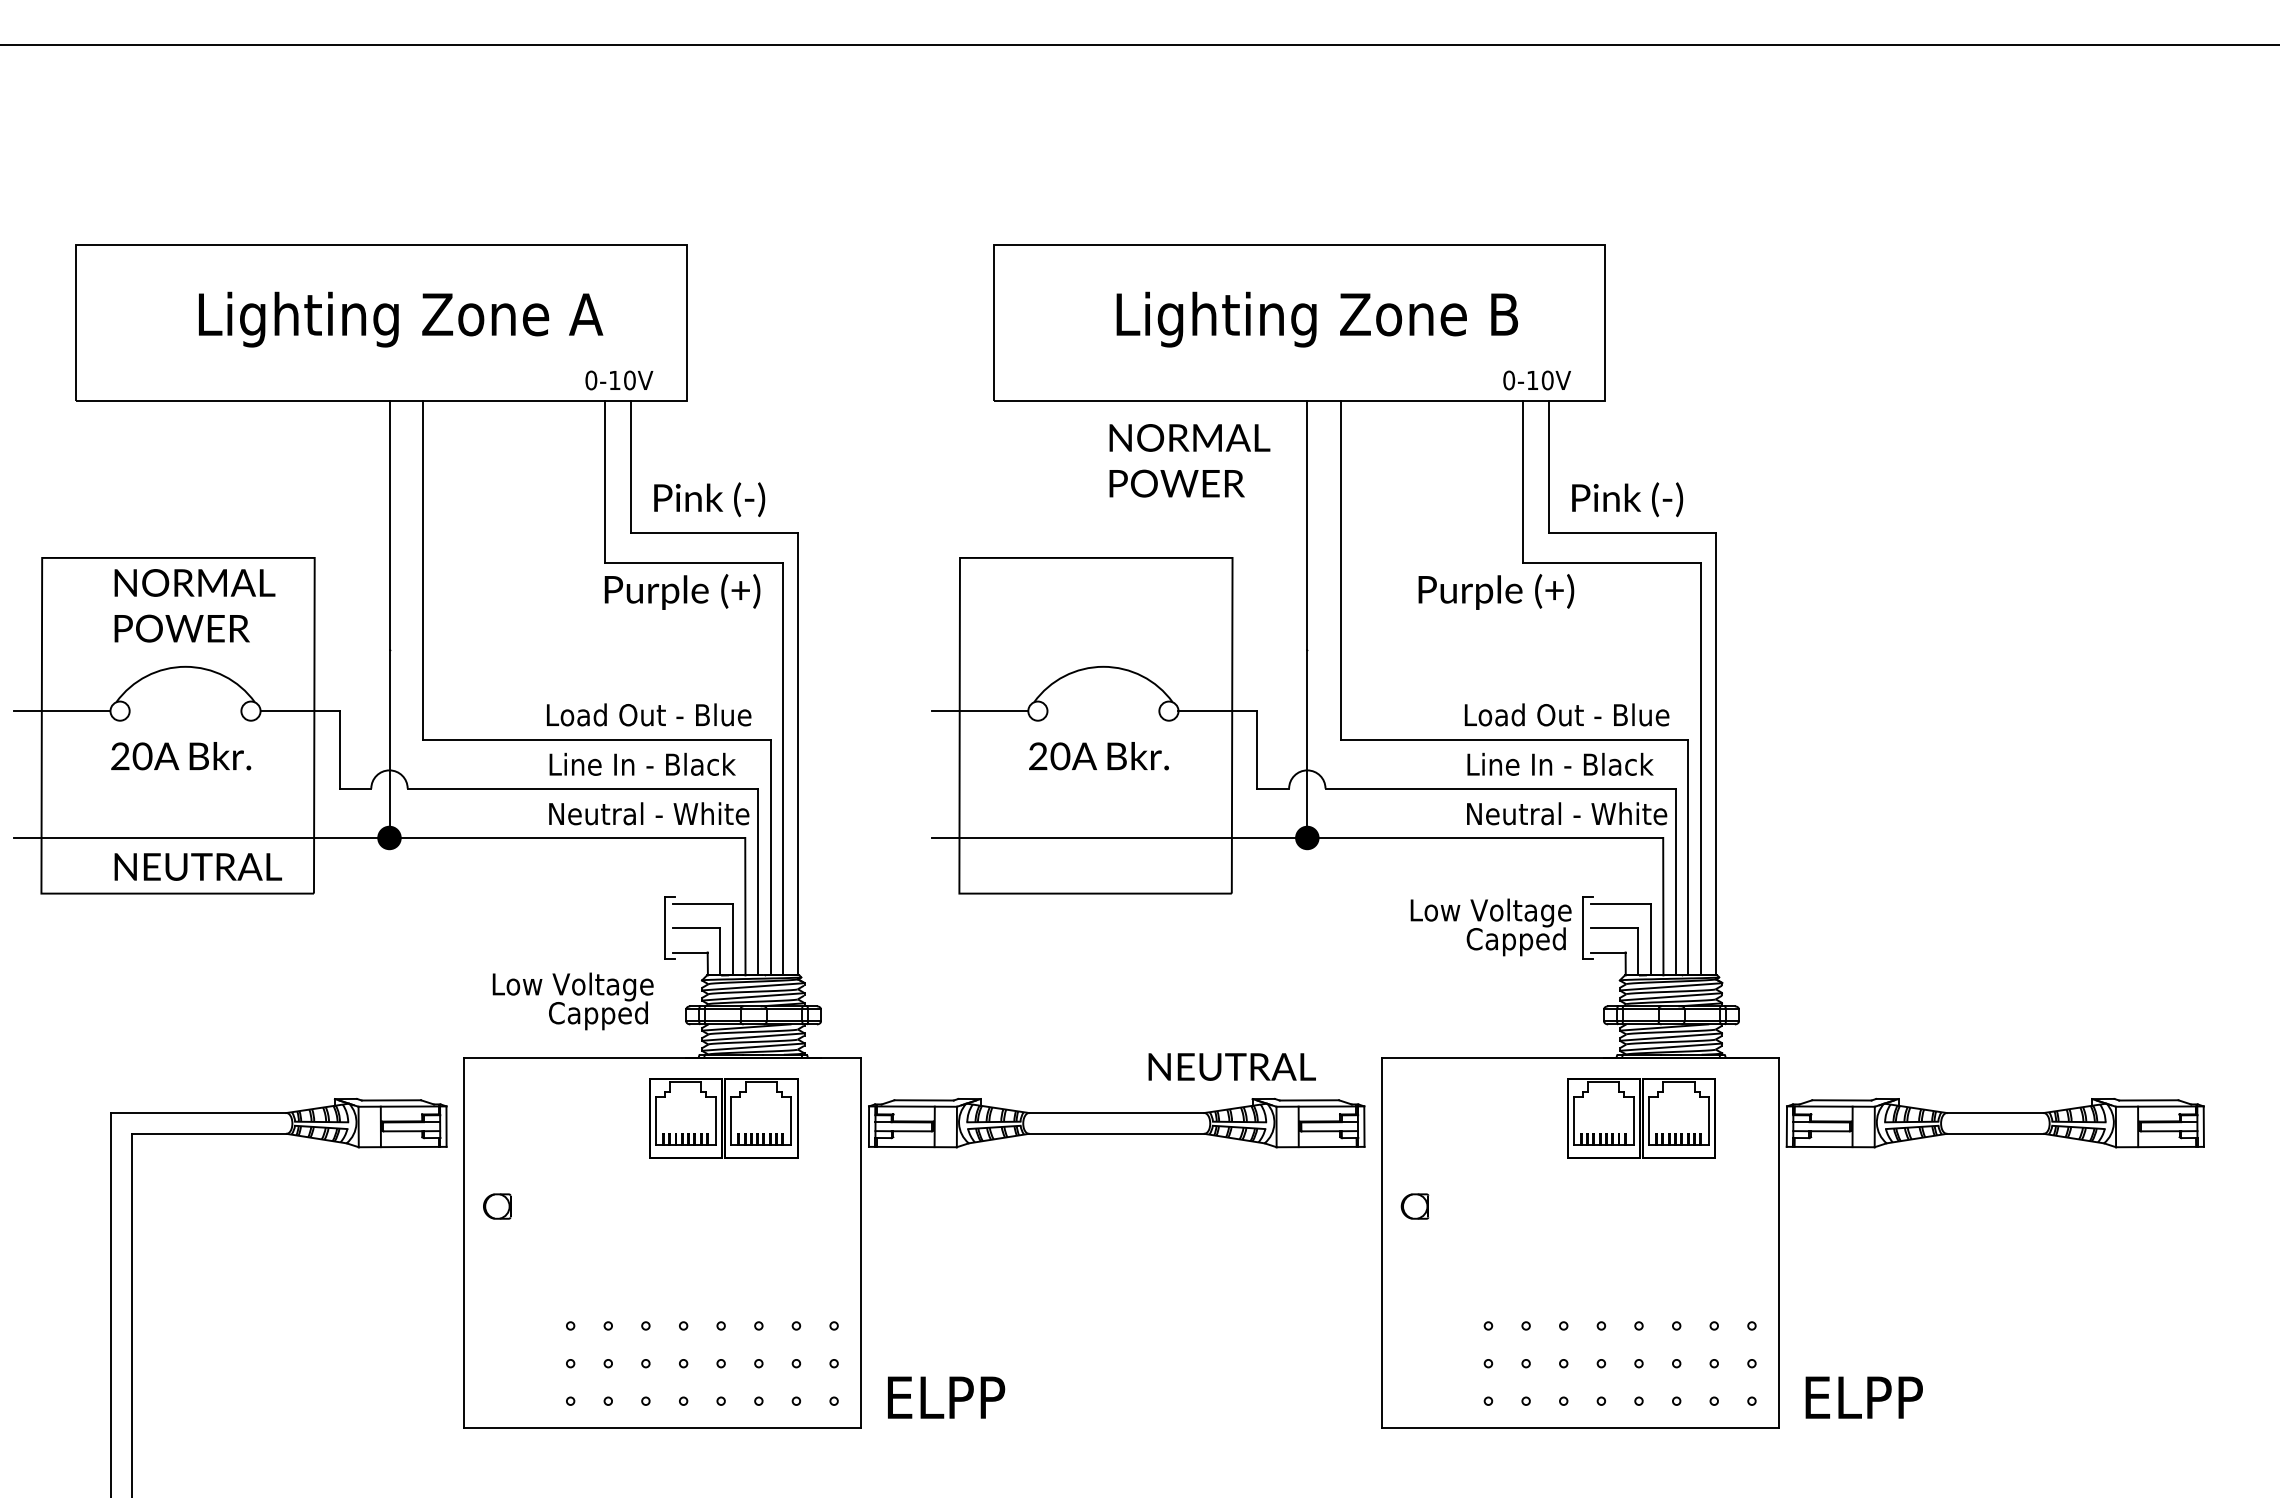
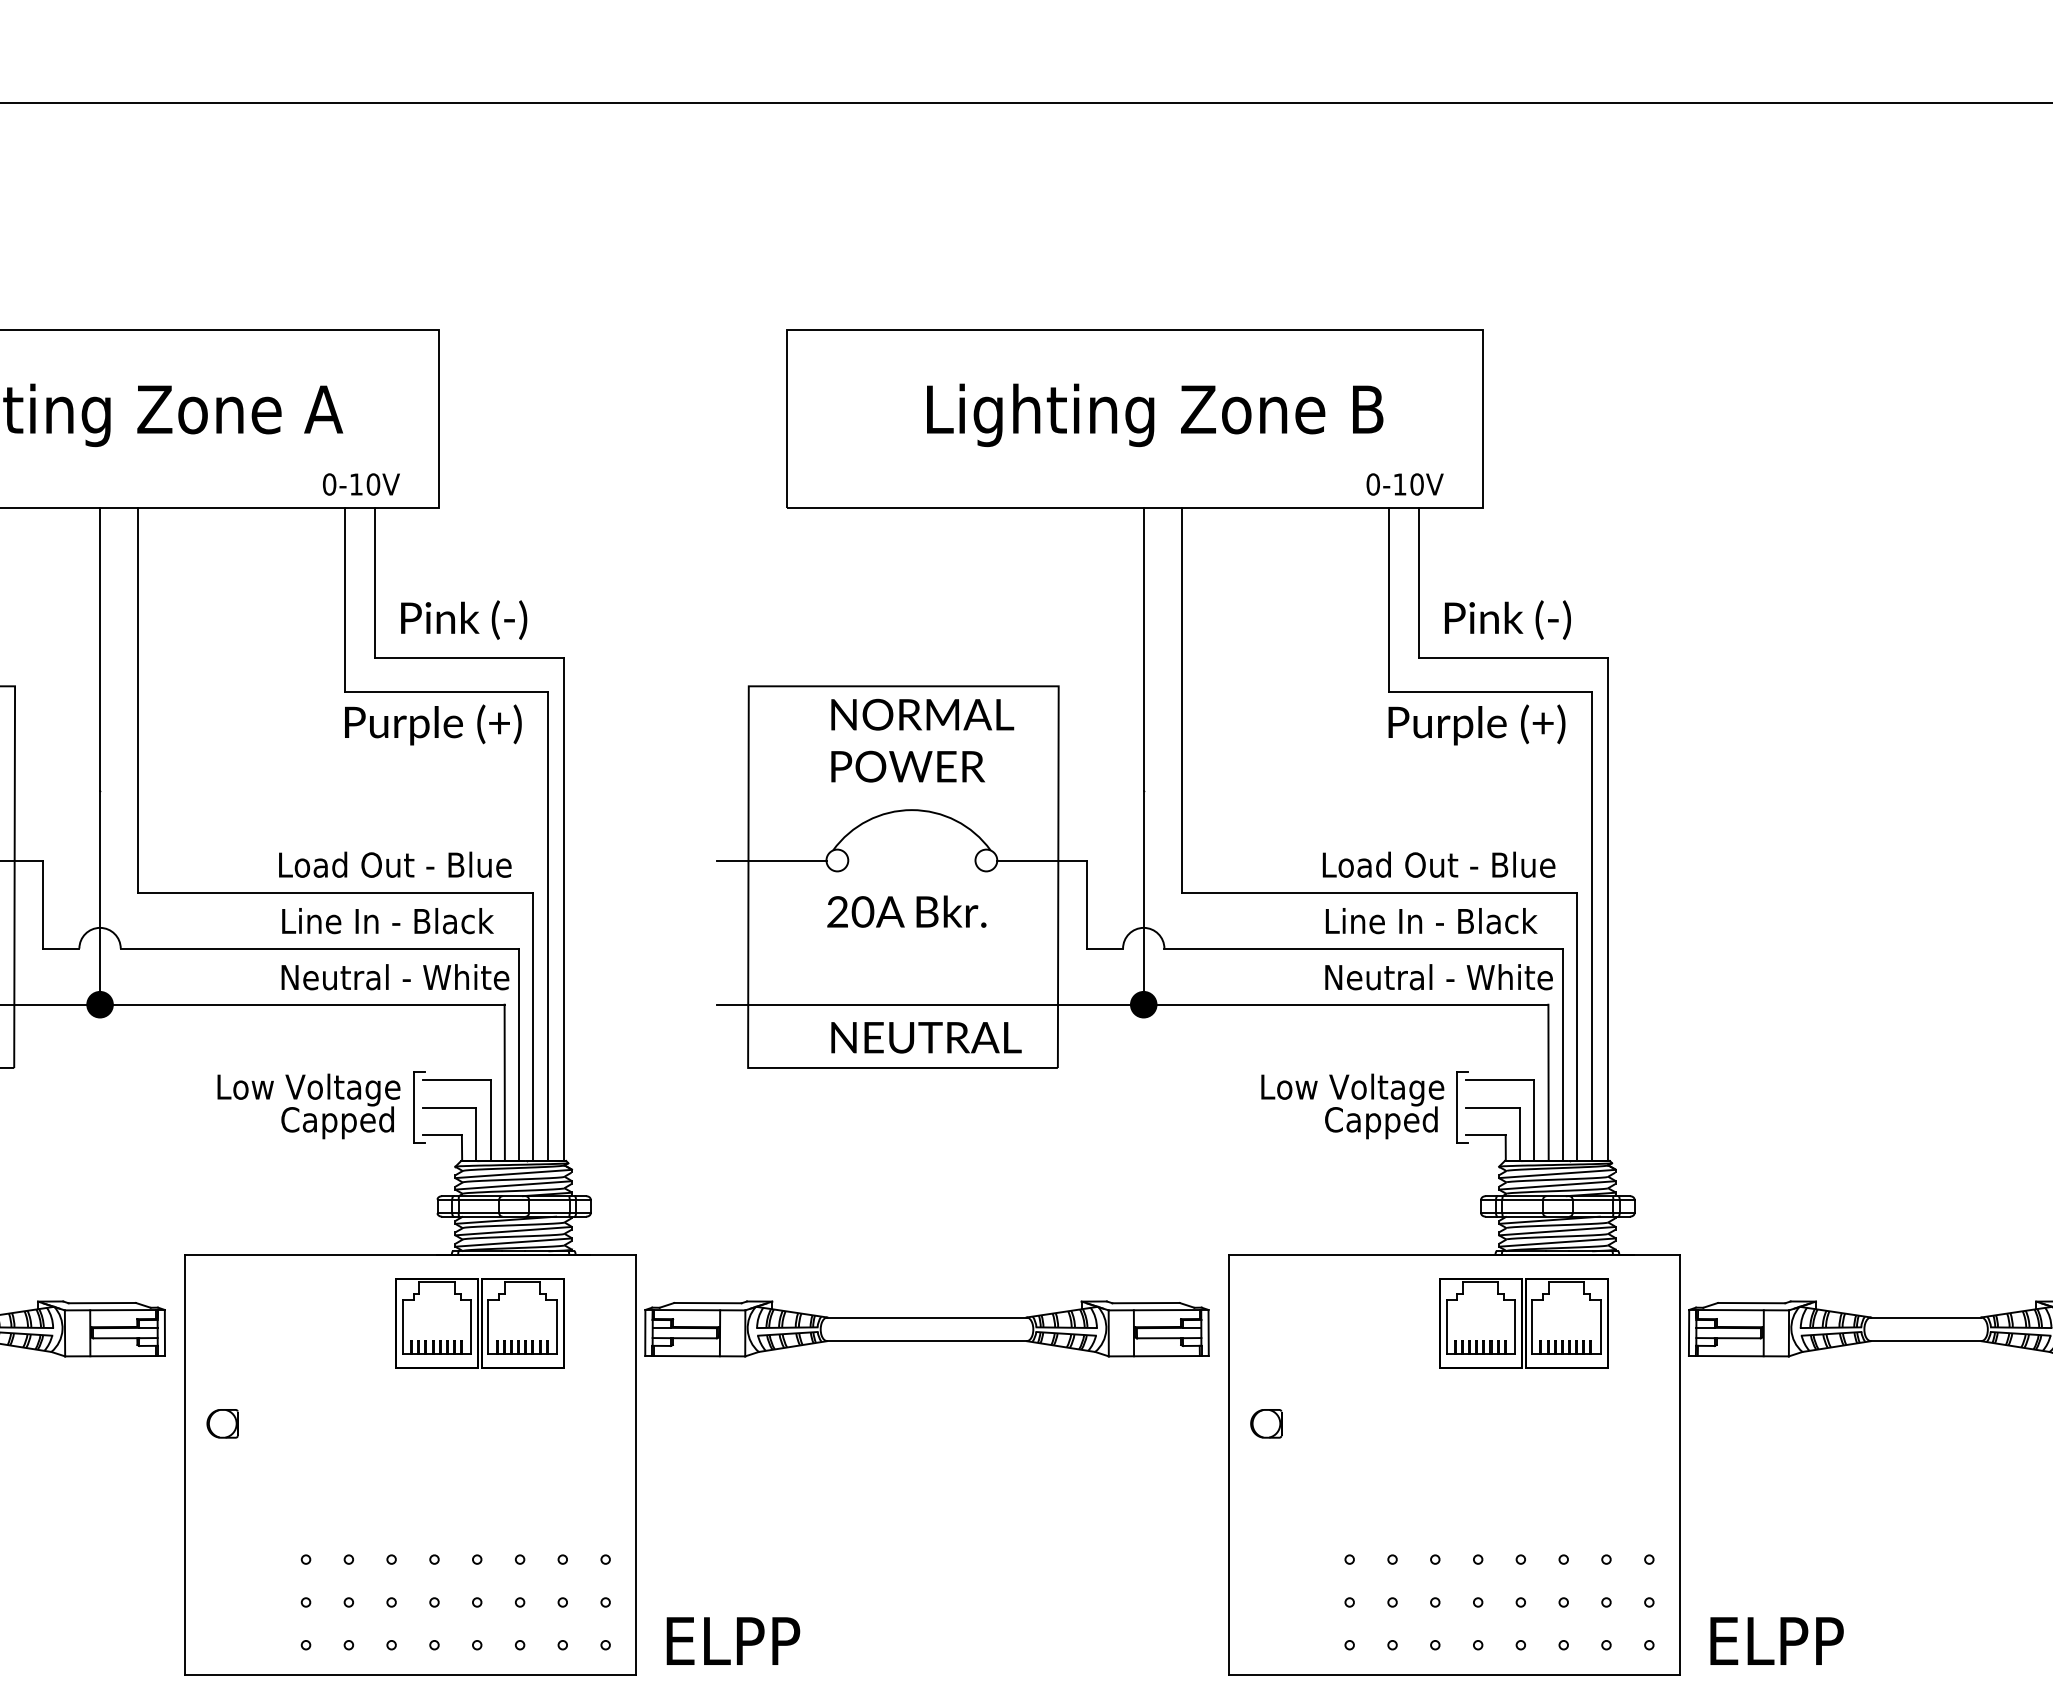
text: (1189, 460) -> (922, 740), moved
text: (1496, 591) -> (1477, 724), moved
text: (572, 1001) -> (308, 1106), moved
text: (1231, 1066) -> (925, 1037), moved

